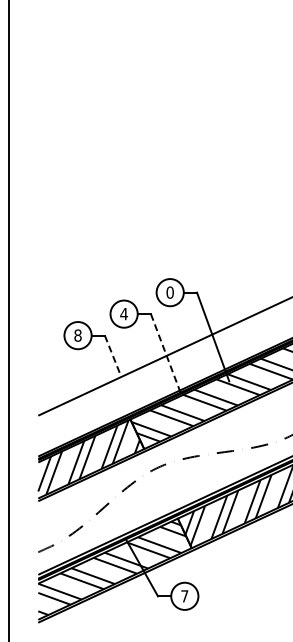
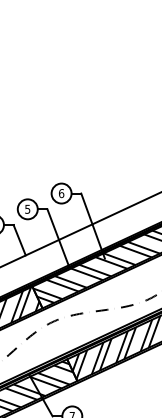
text: (169, 292) -> (61, 193), 0 -> 6
text: (123, 314) -> (27, 209), 4 -> 5
line: (166, 354) -> (58, 238), dashed -> solid
line: (113, 356) -> (19, 240), dashed -> solid

